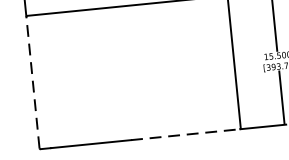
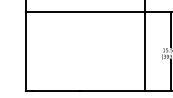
line: (32, 82) -> (25, 51), dashed -> solid
line: (186, 134) -> (112, 91), dashed -> solid

